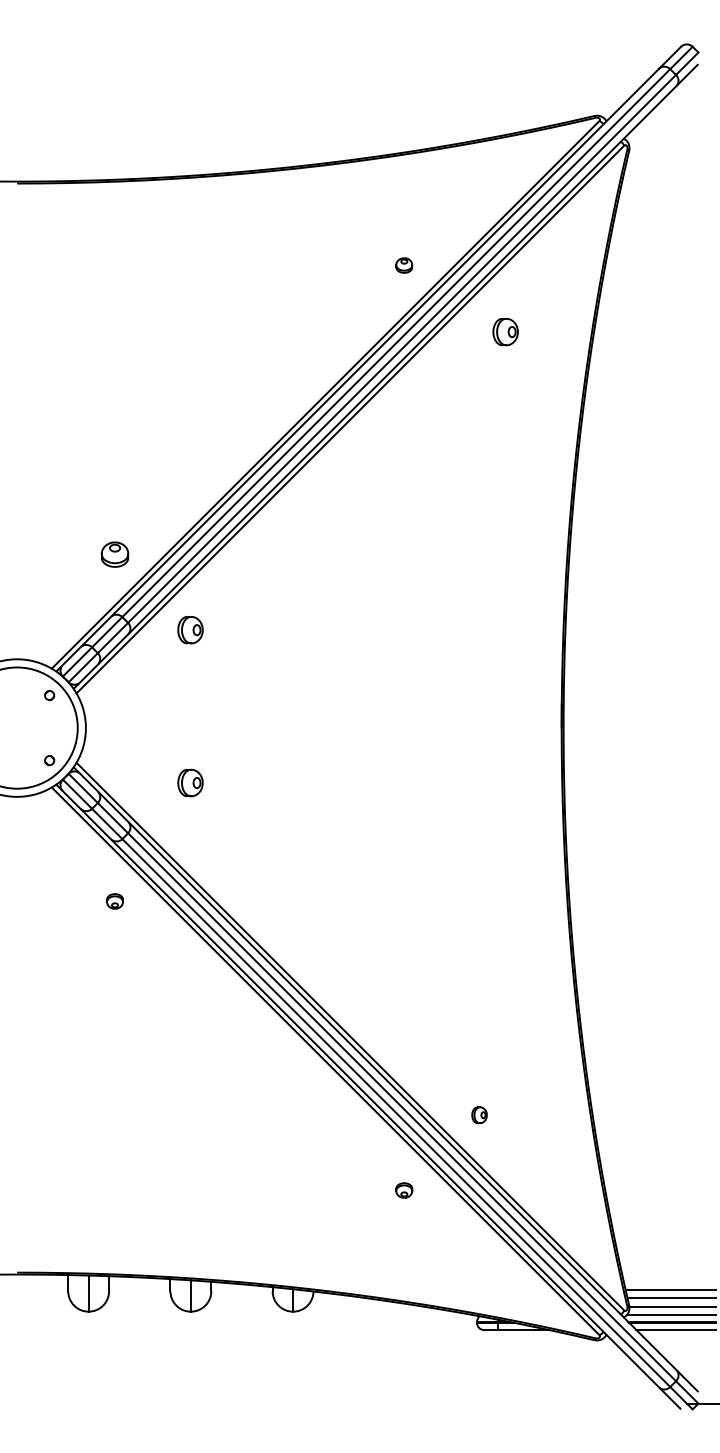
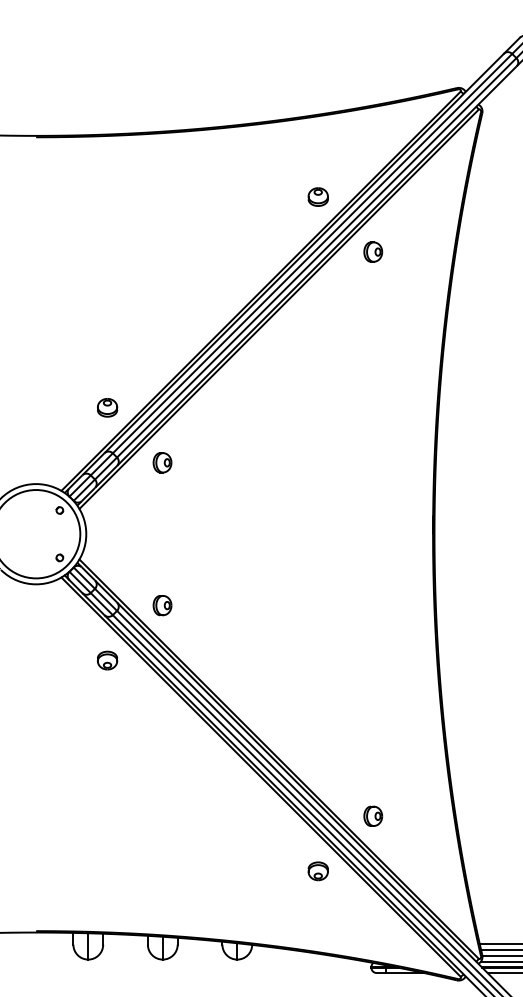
part: (404, 265) -> (318, 197), size x1.67
part: (505, 331) -> (373, 251), moved
part: (190, 782) -> (162, 605), moved
part: (114, 901) -> (107, 660), size x1.67
part: (479, 1115) -> (373, 816), size x1.67
part: (404, 1190) -> (318, 871), size x1.67

